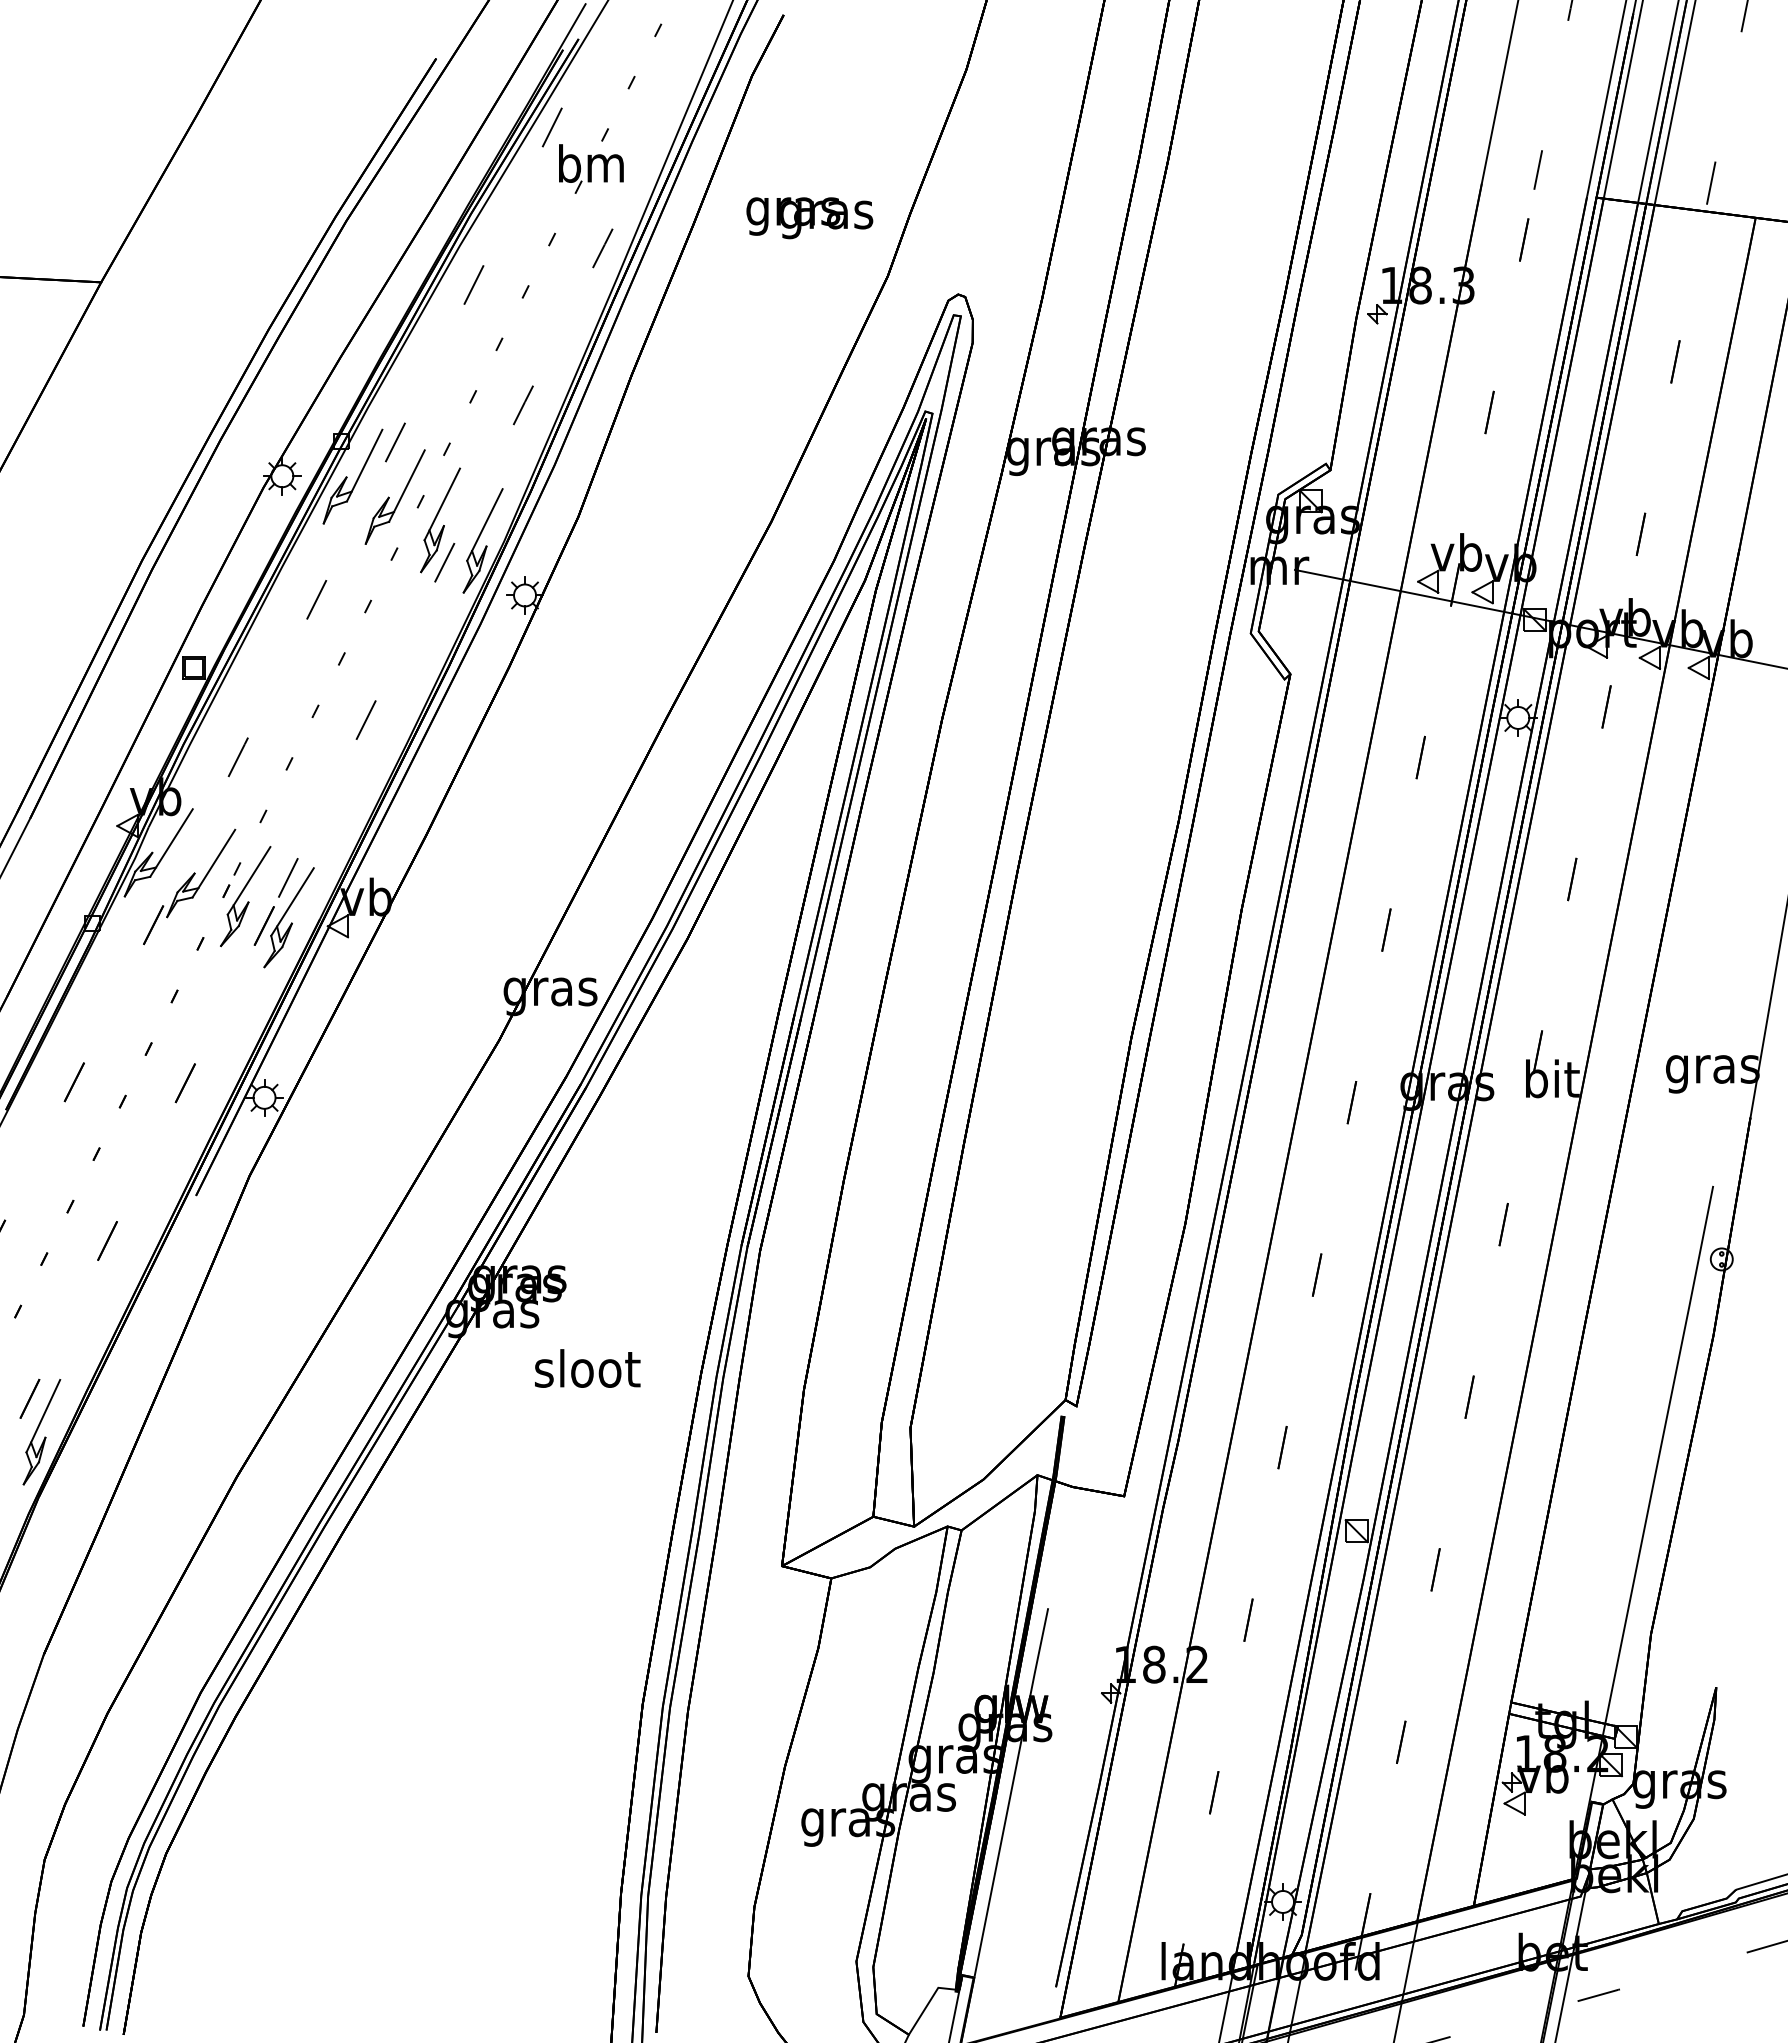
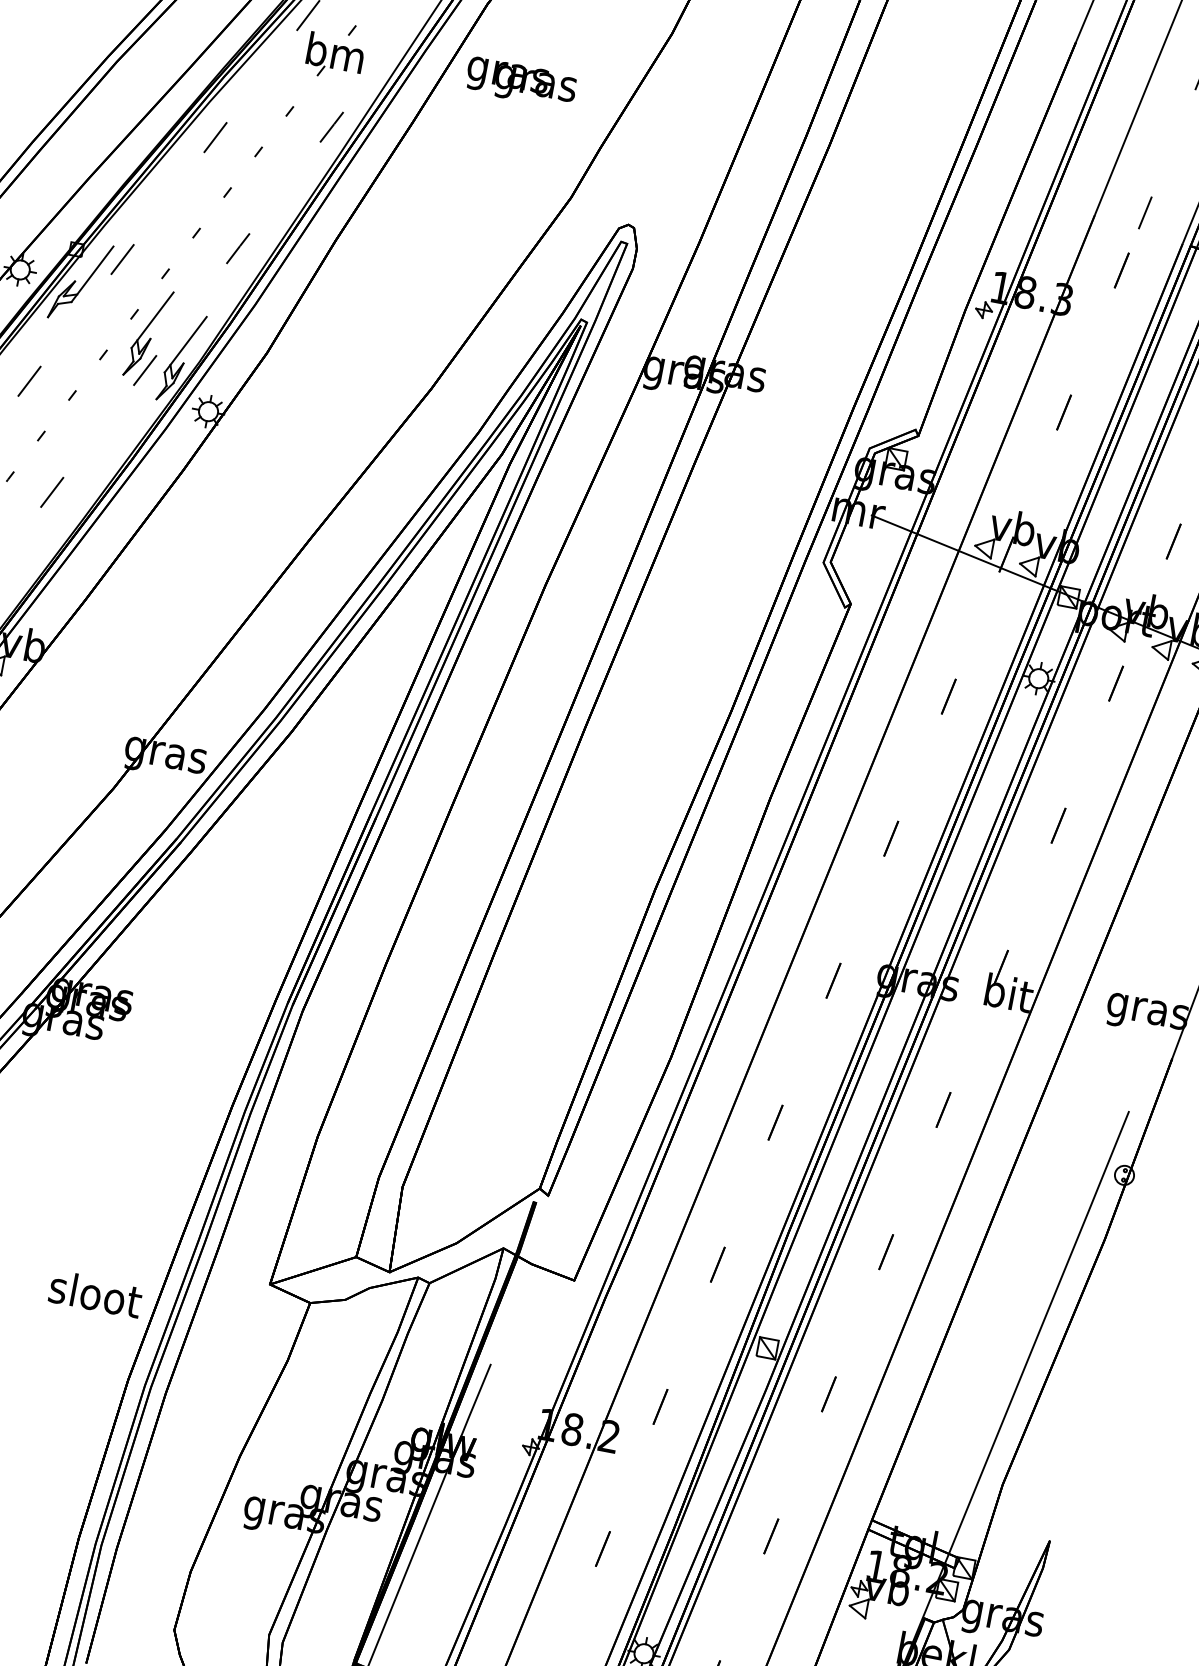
text: (809, 218) -> (520, 83), moved
part: (394, 496) -> (112, 305), removed
text: (587, 1368) -> (95, 1294), moved

